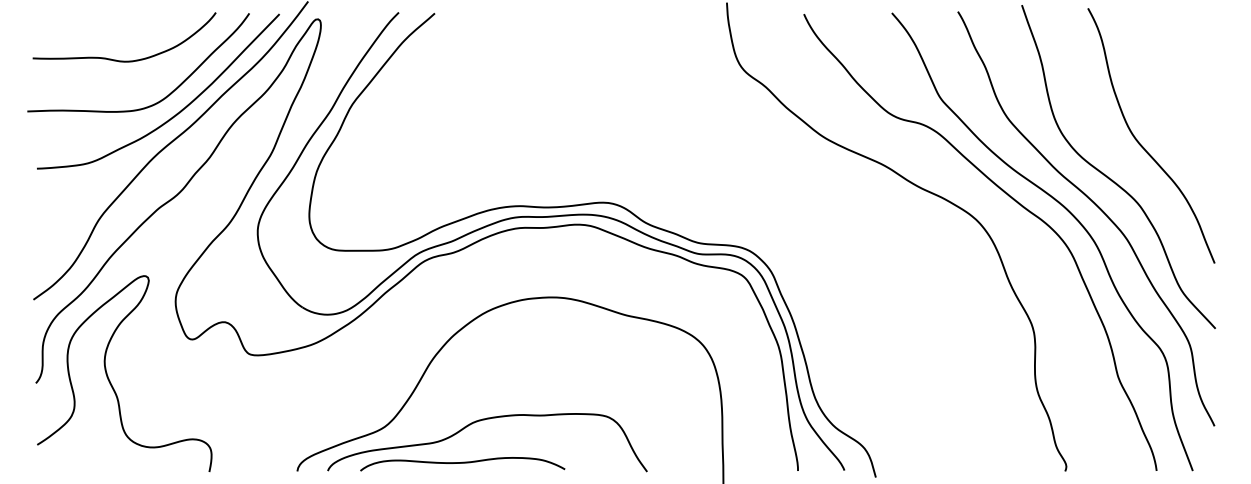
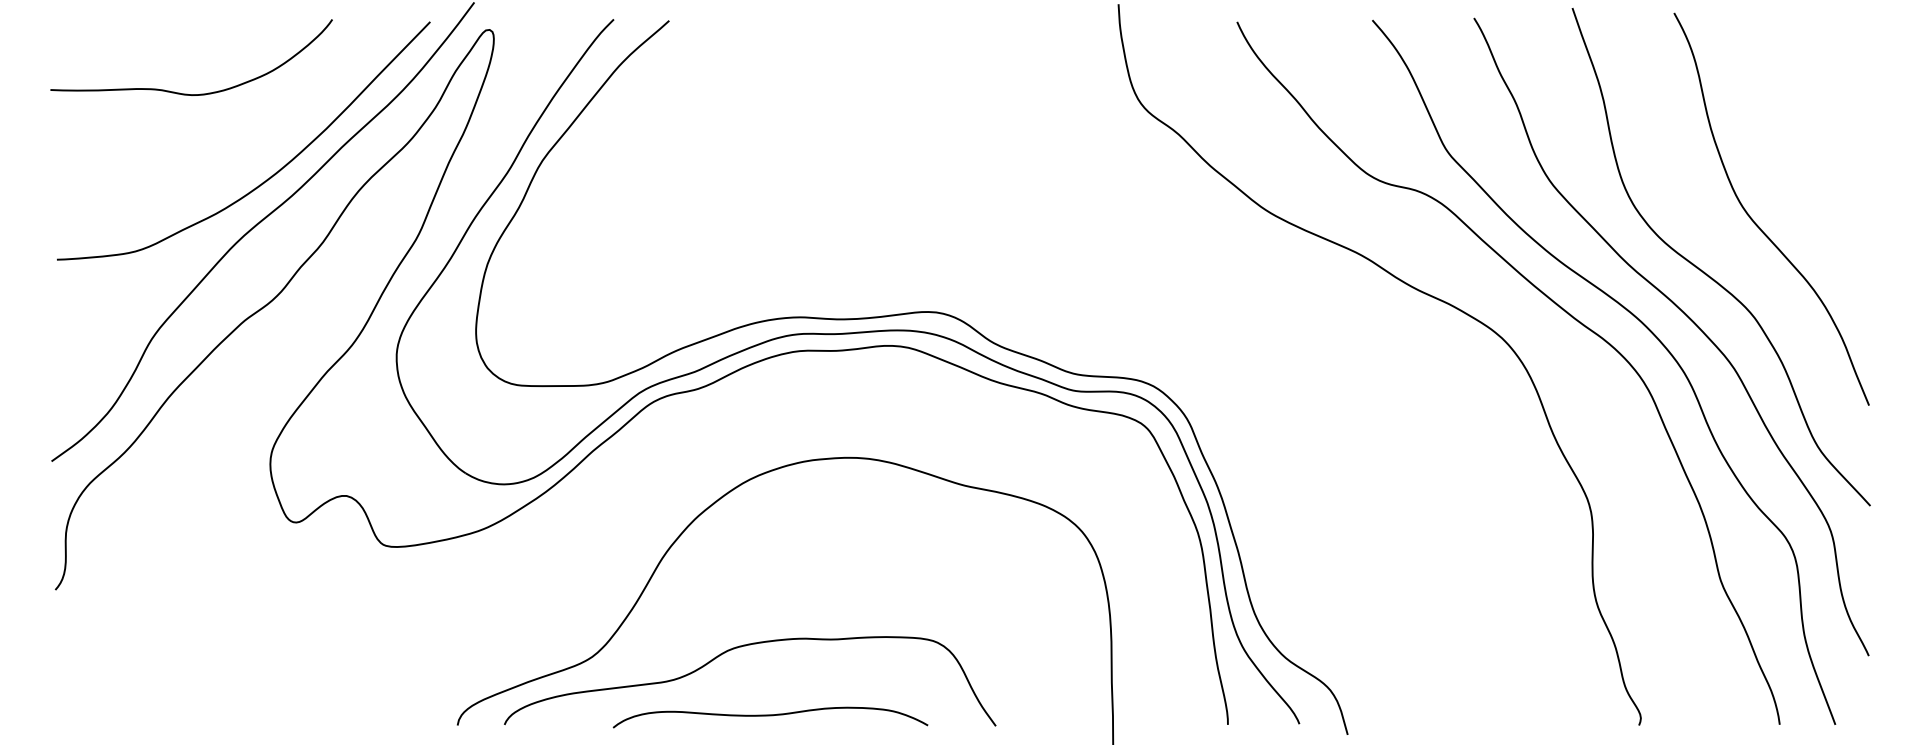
curve: (162, 98) -> (250, 151), removed
curve: (110, 380) -> (170, 585), removed
curve: (462, 463) -> (770, 716), moved

